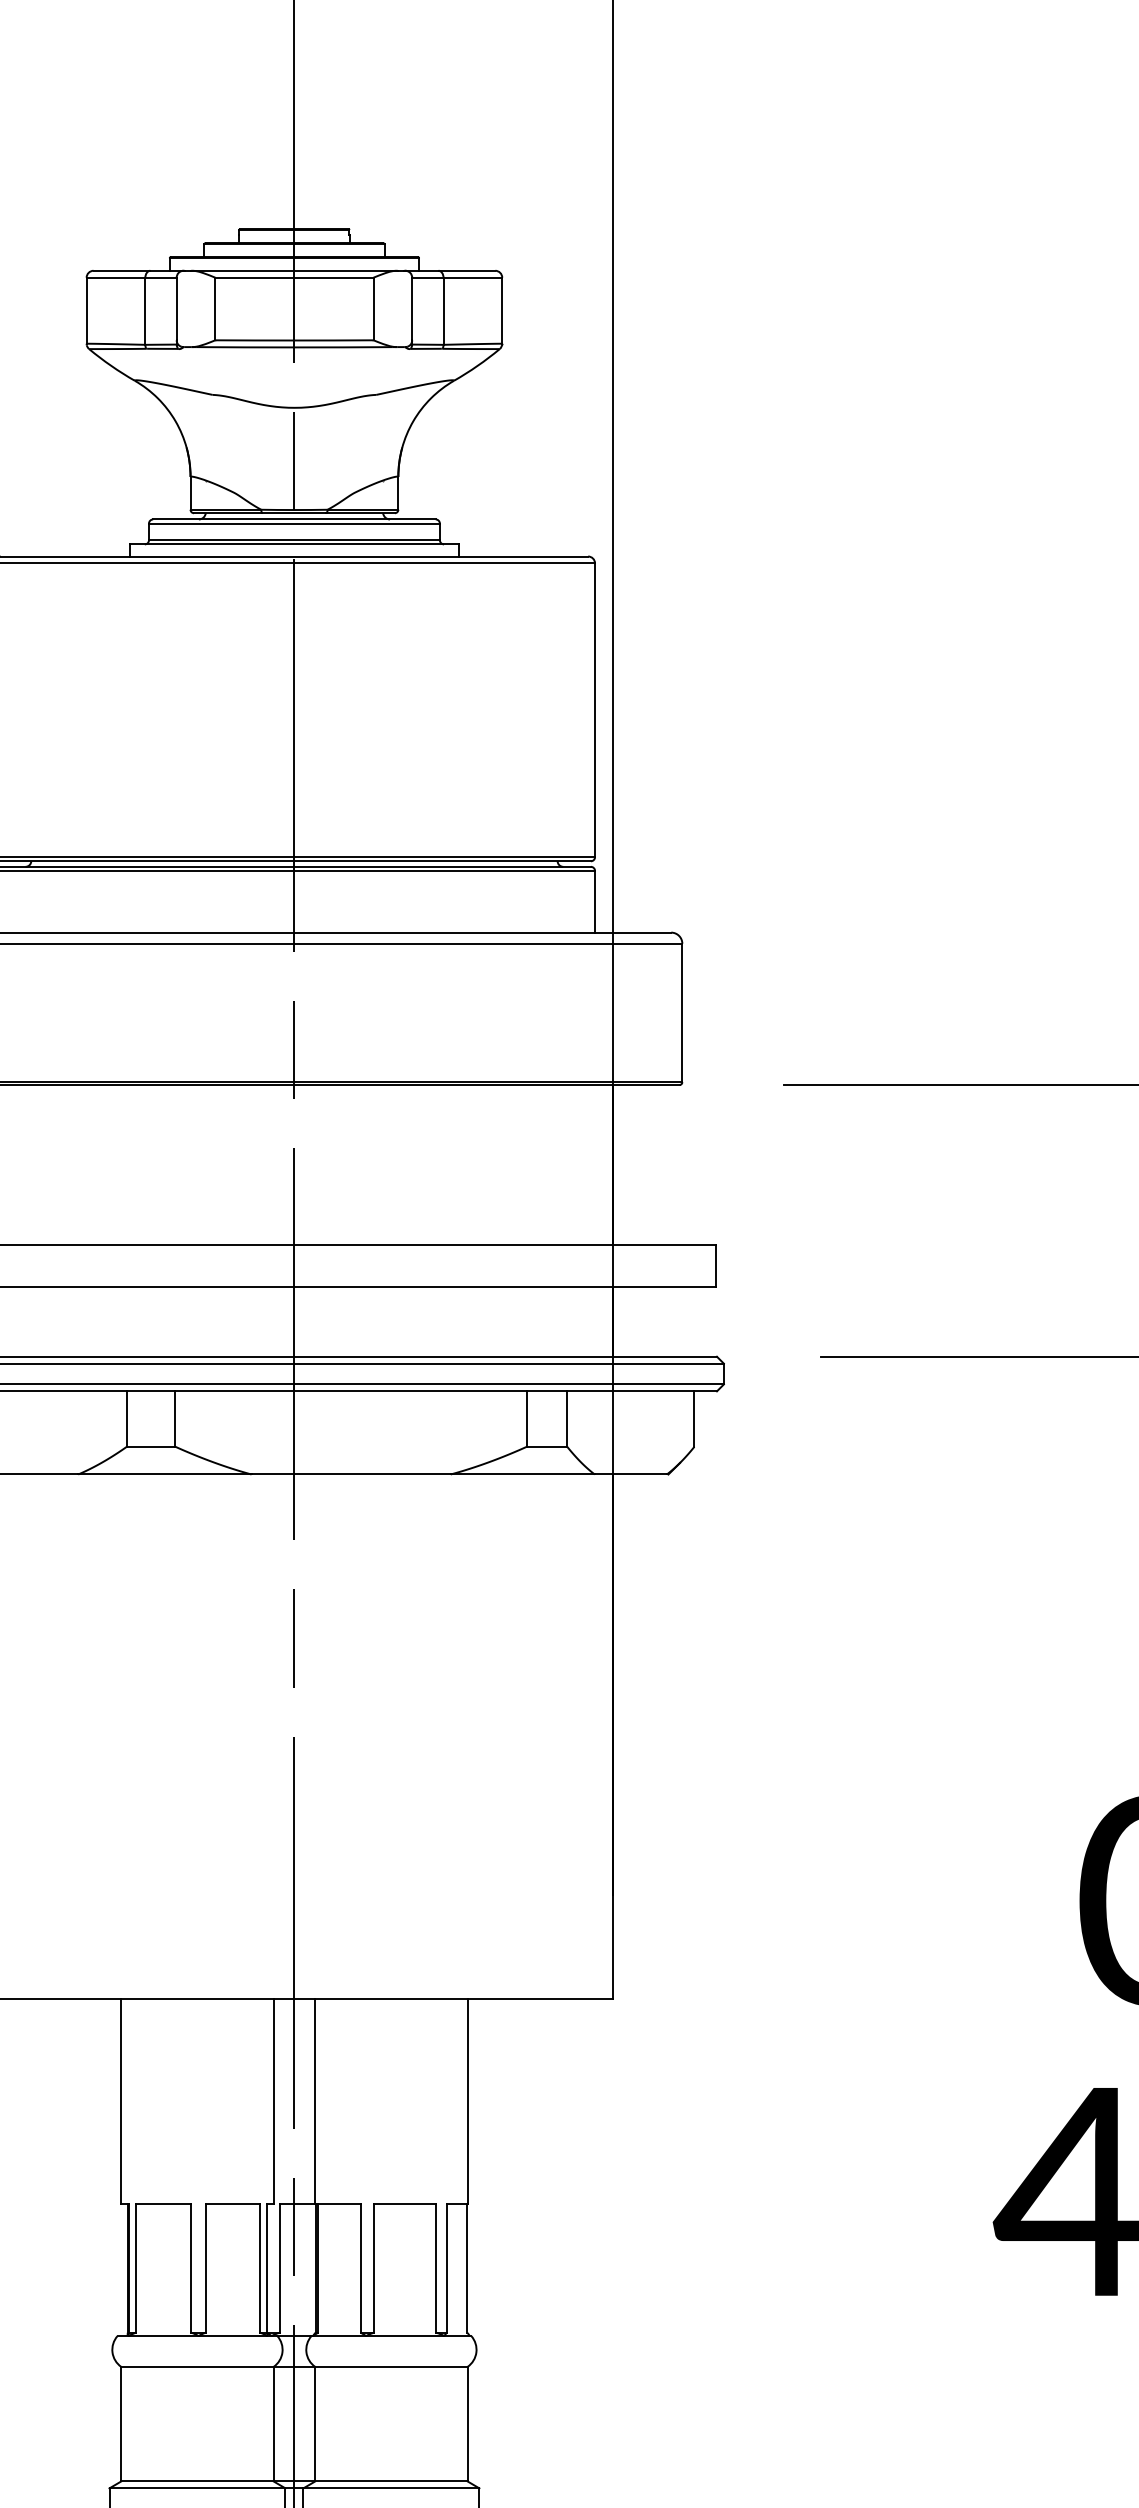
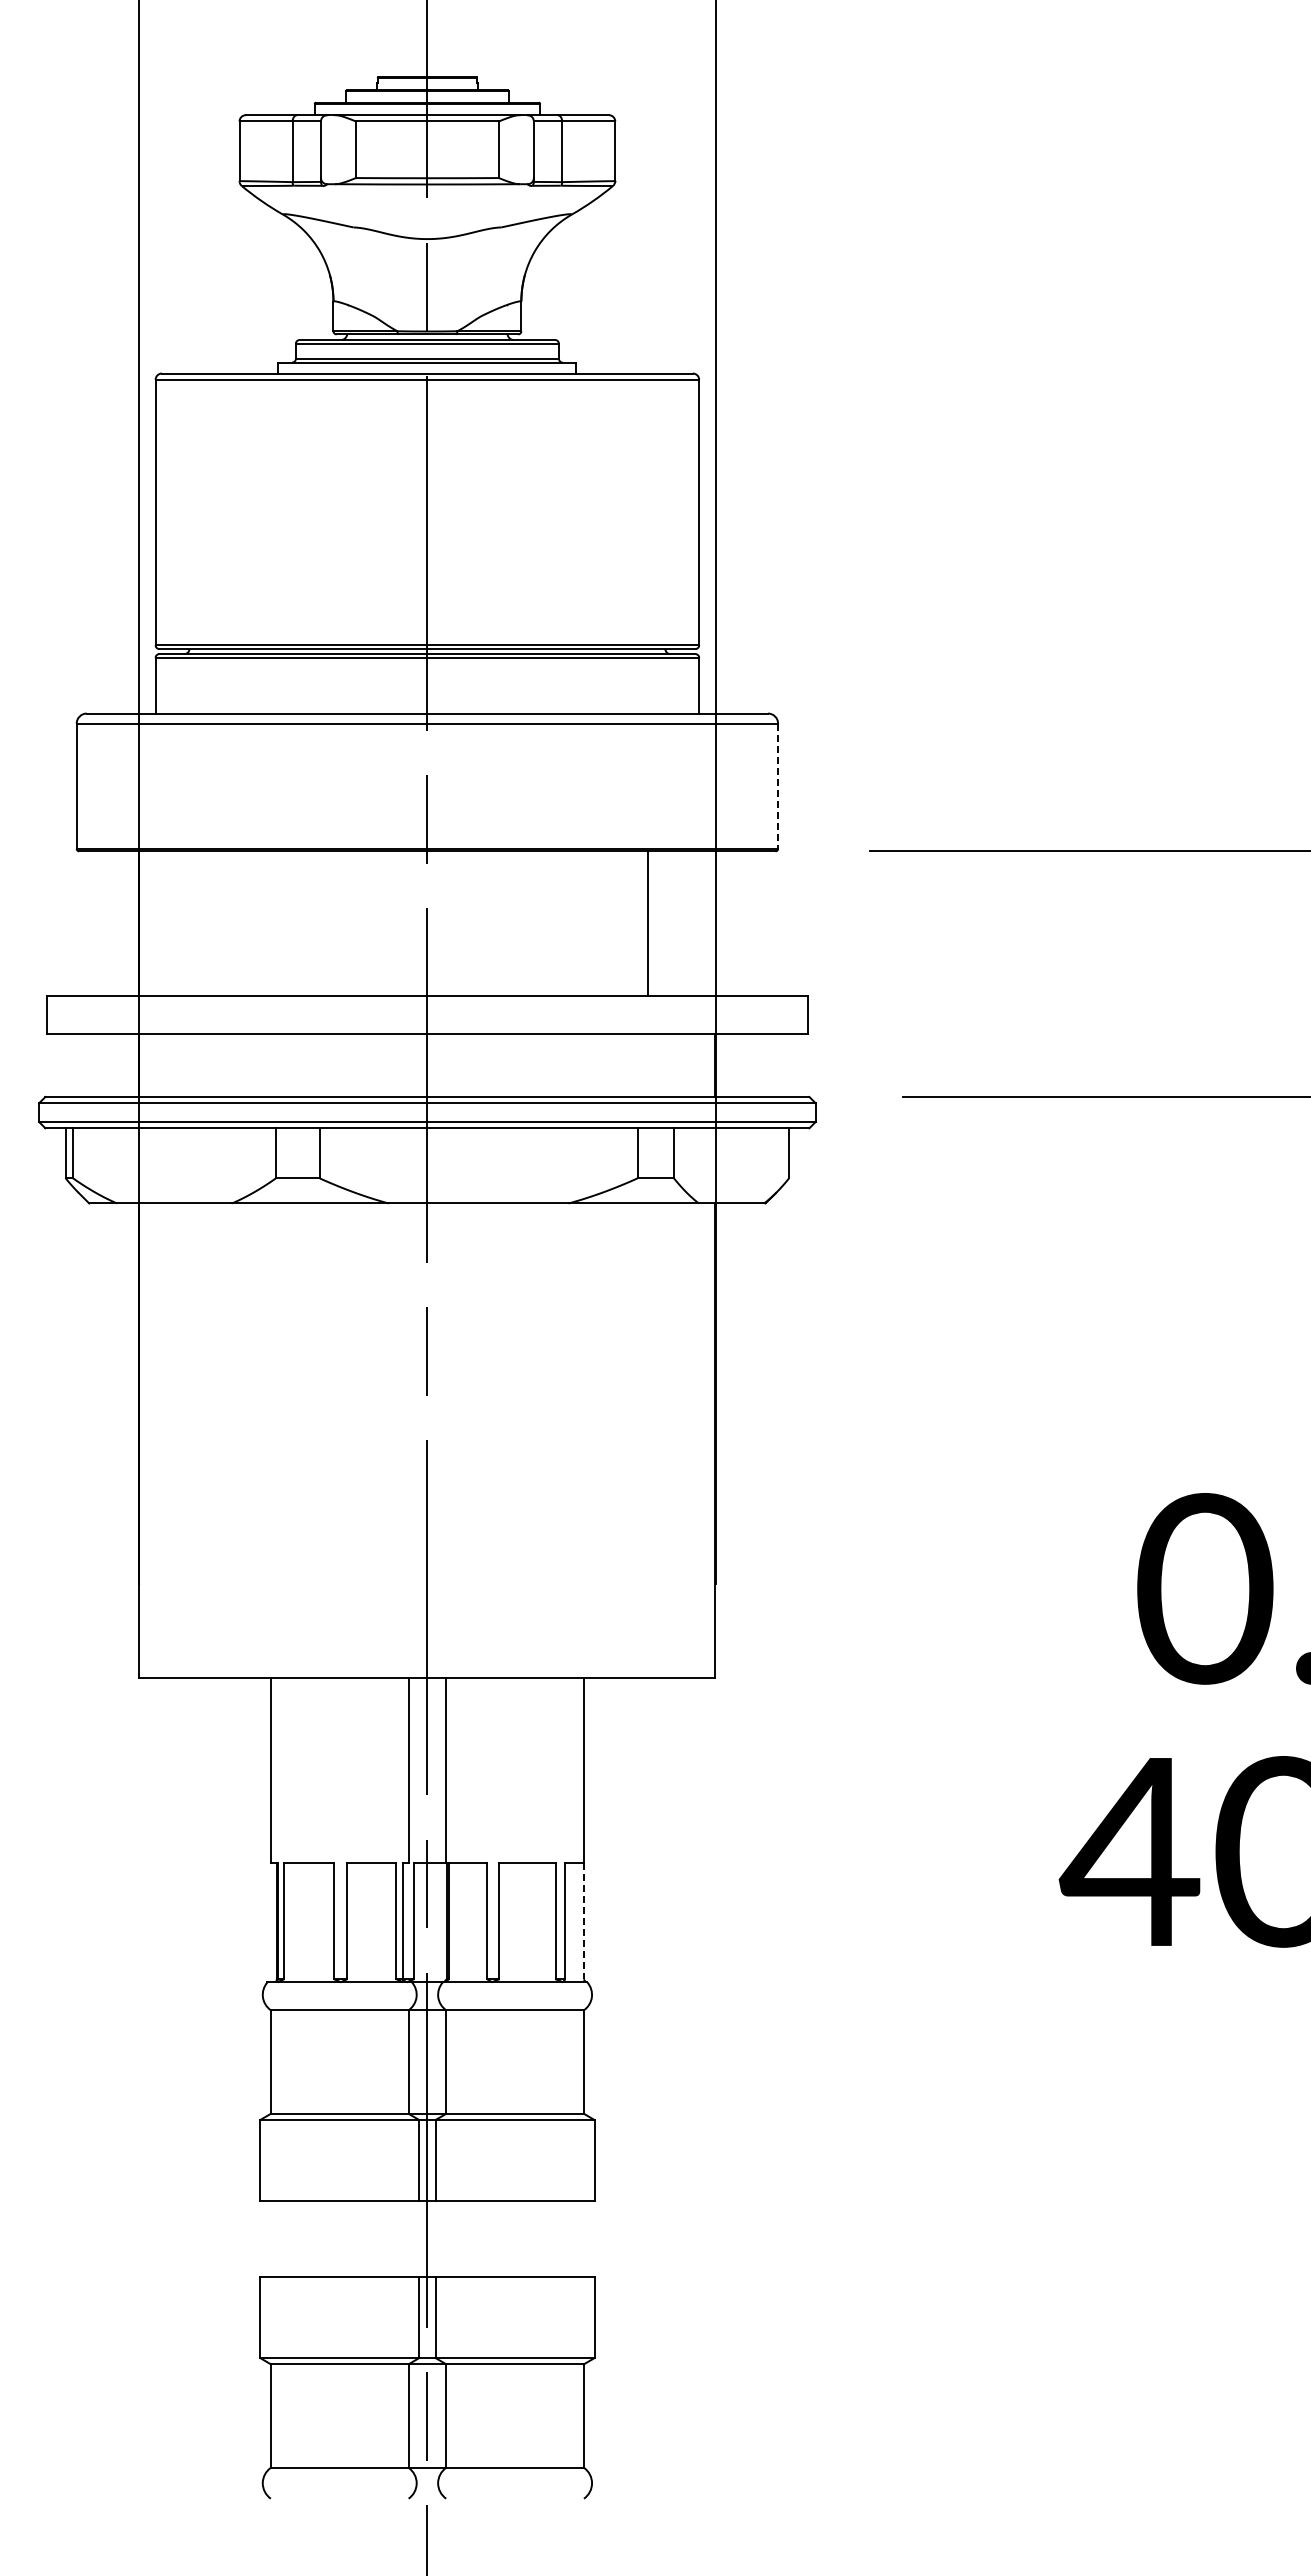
line: (682, 1013) -> (778, 786), solid -> dashed
line: (613, 1164) -> (648, 923), moved
line: (467, 2268) -> (583, 1921), solid -> dashed

